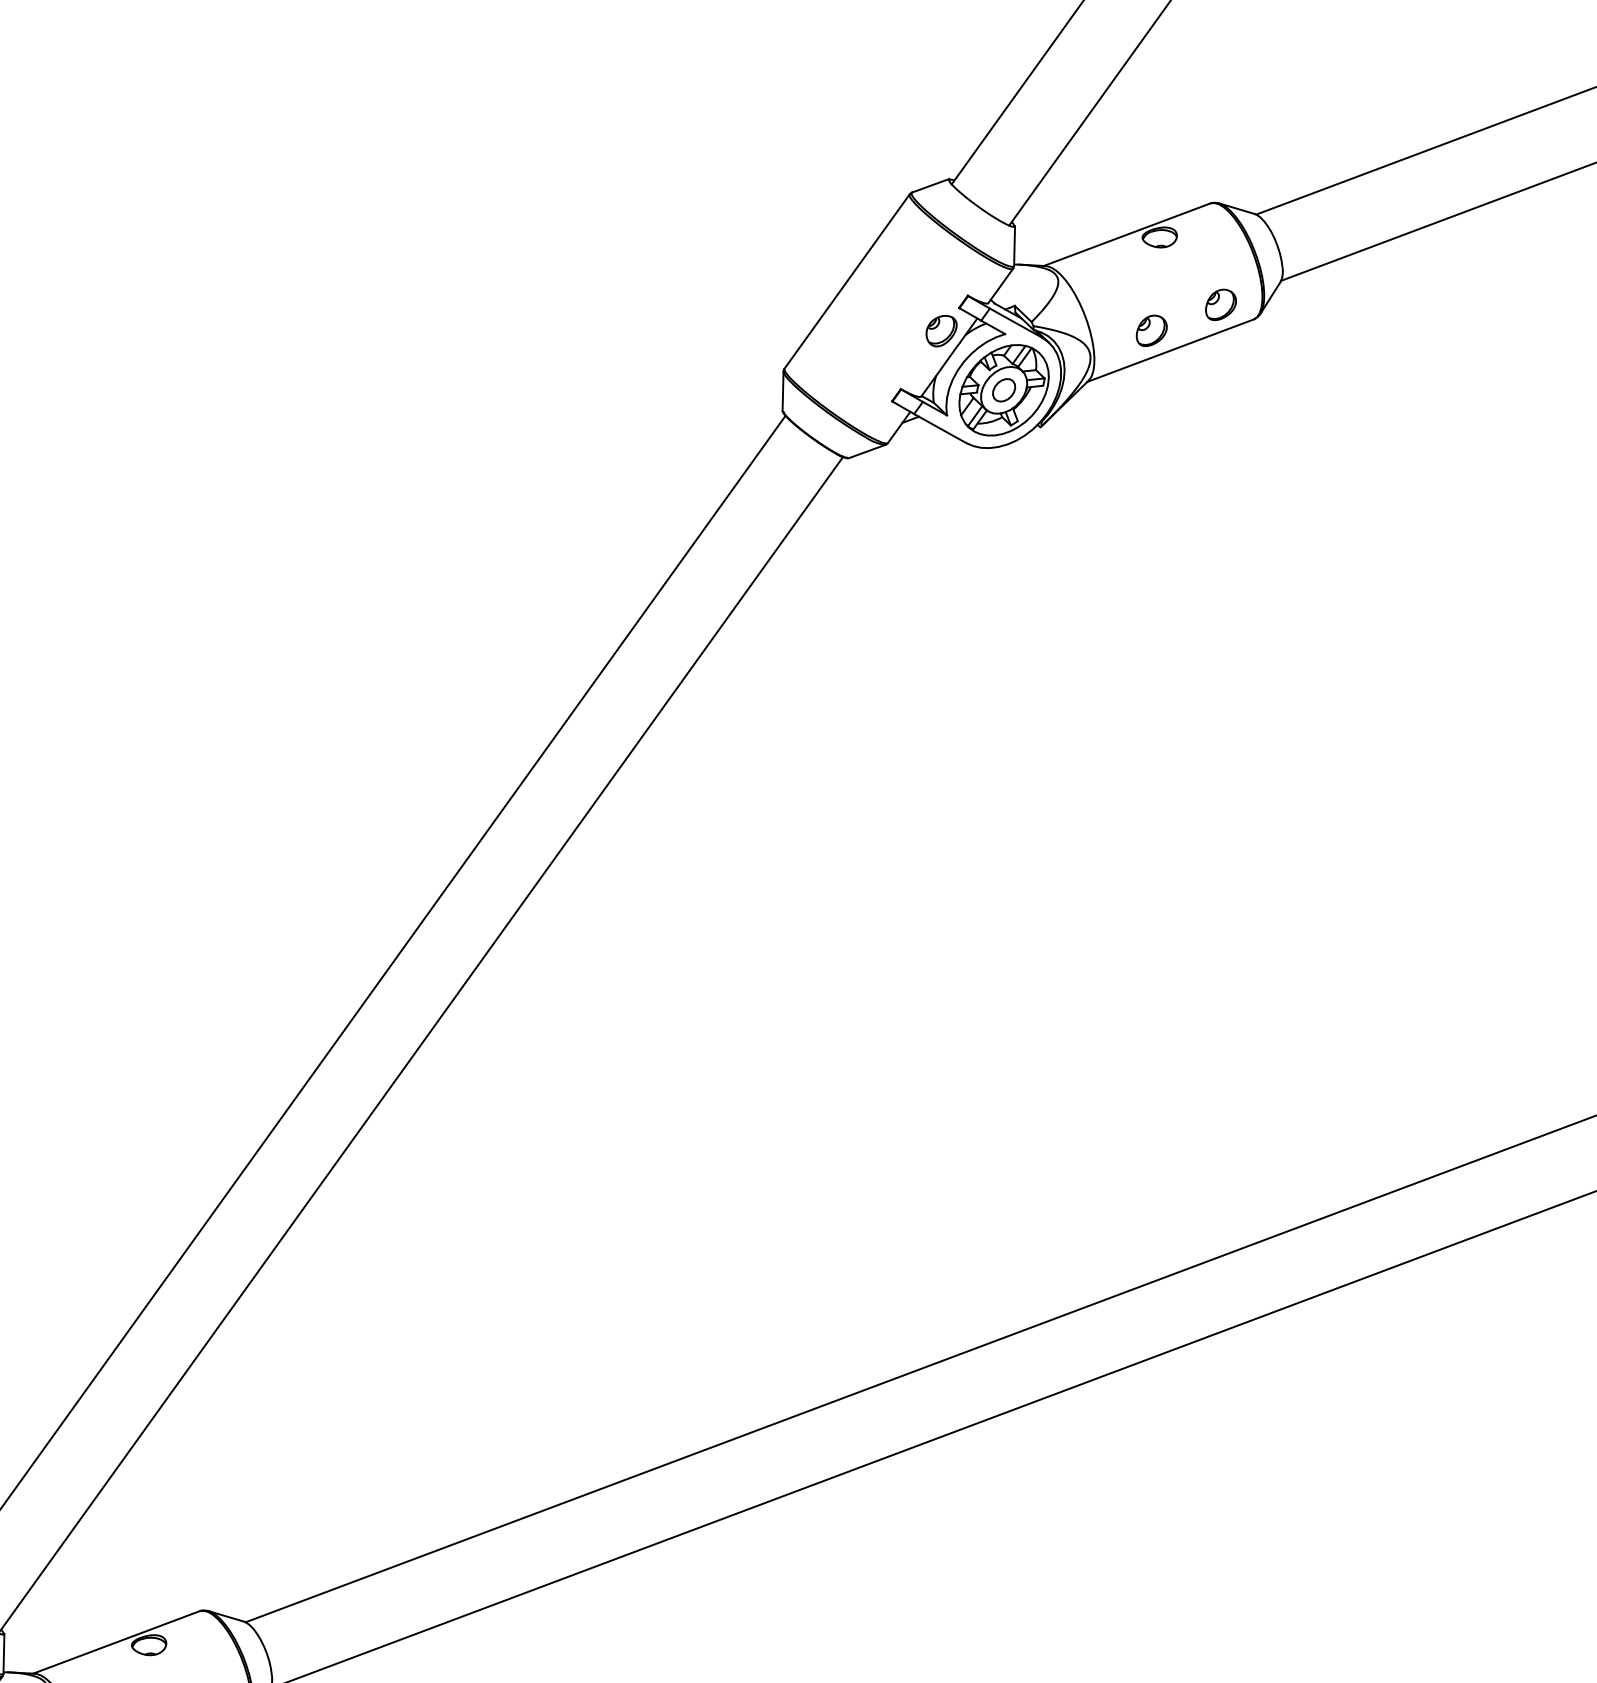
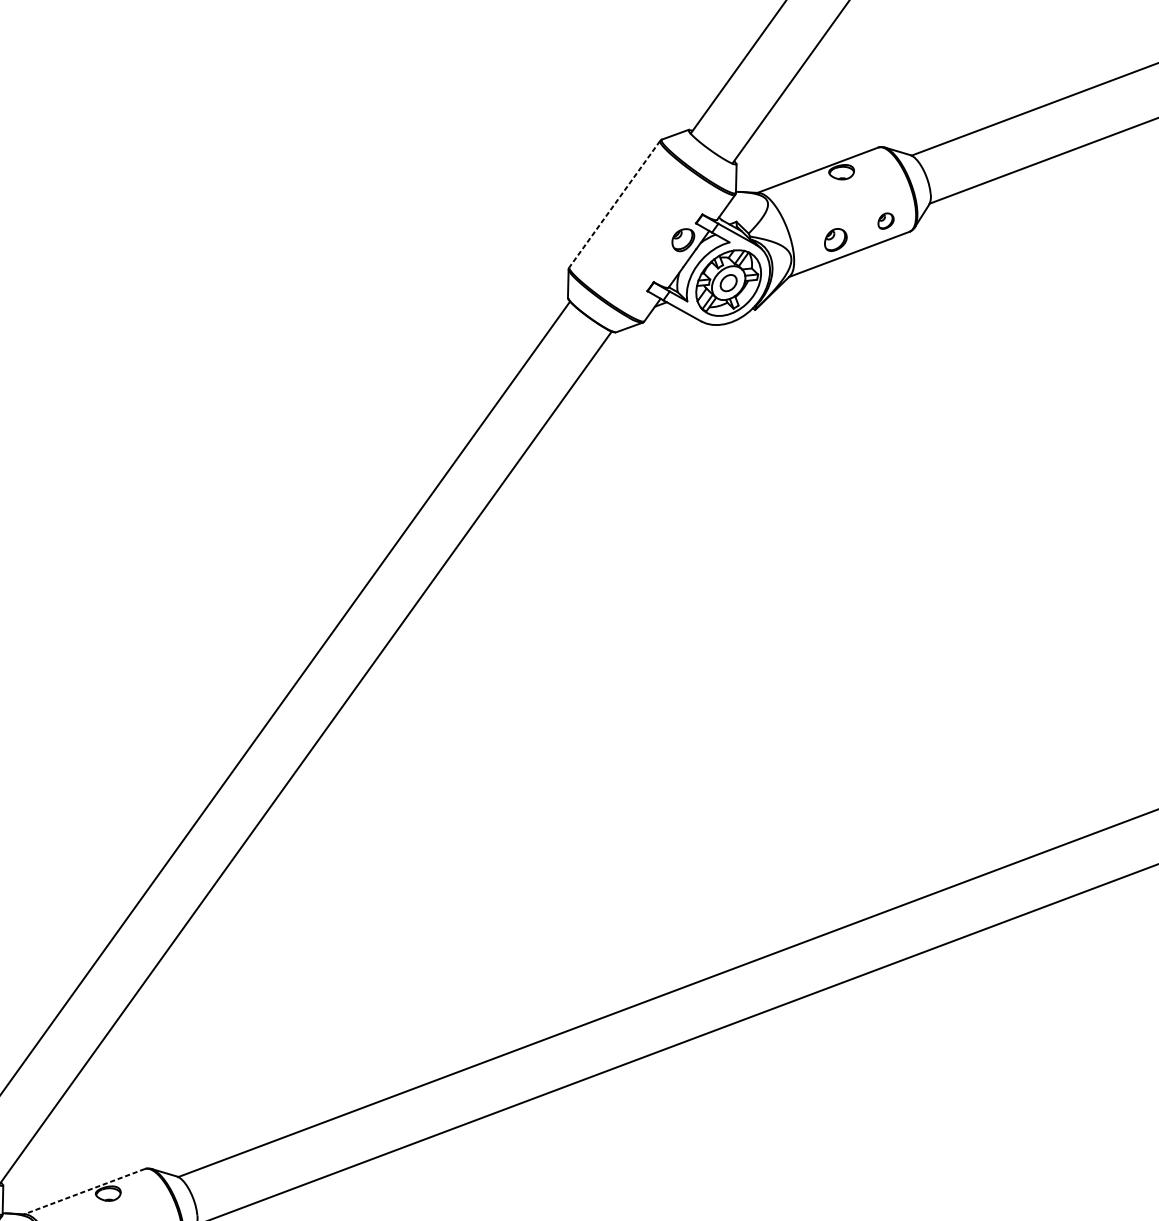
line: (846, 281) -> (614, 204), solid -> dashed
part: (1220, 304) -> (885, 220), size x0.7
line: (116, 1642) -> (84, 1191), solid -> dashed

